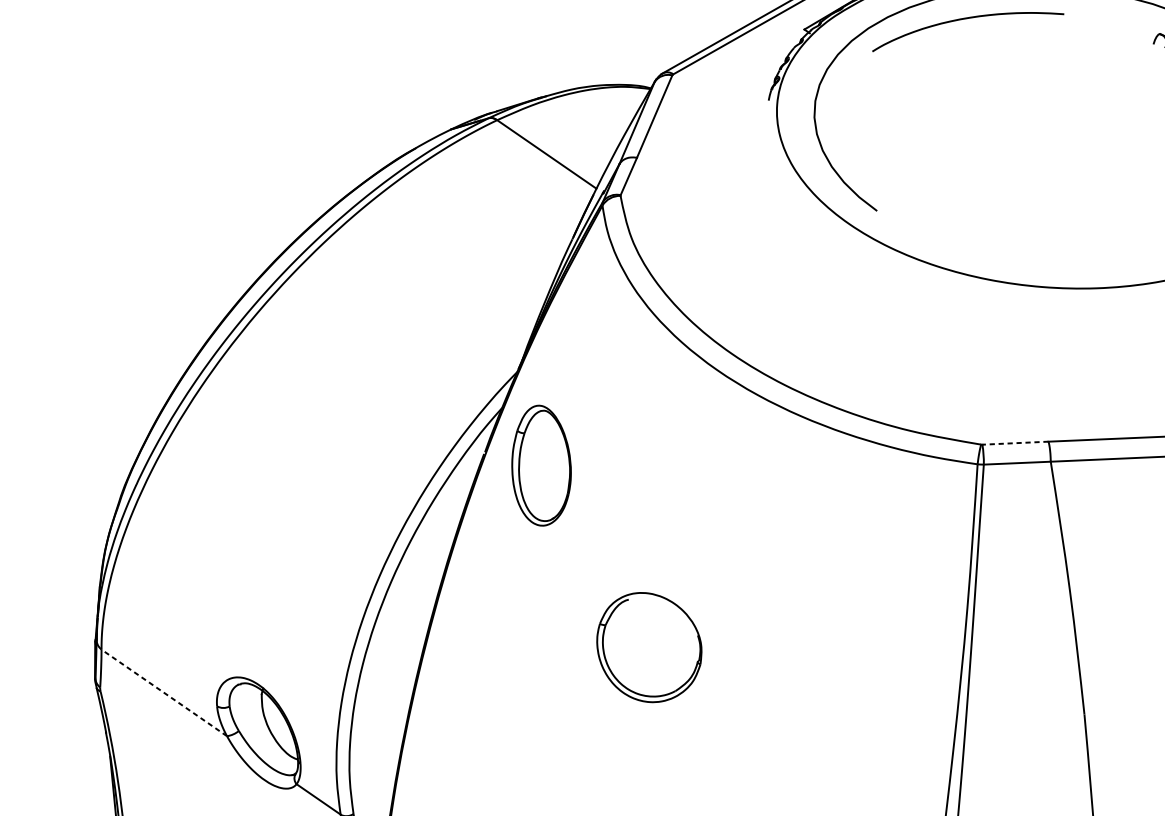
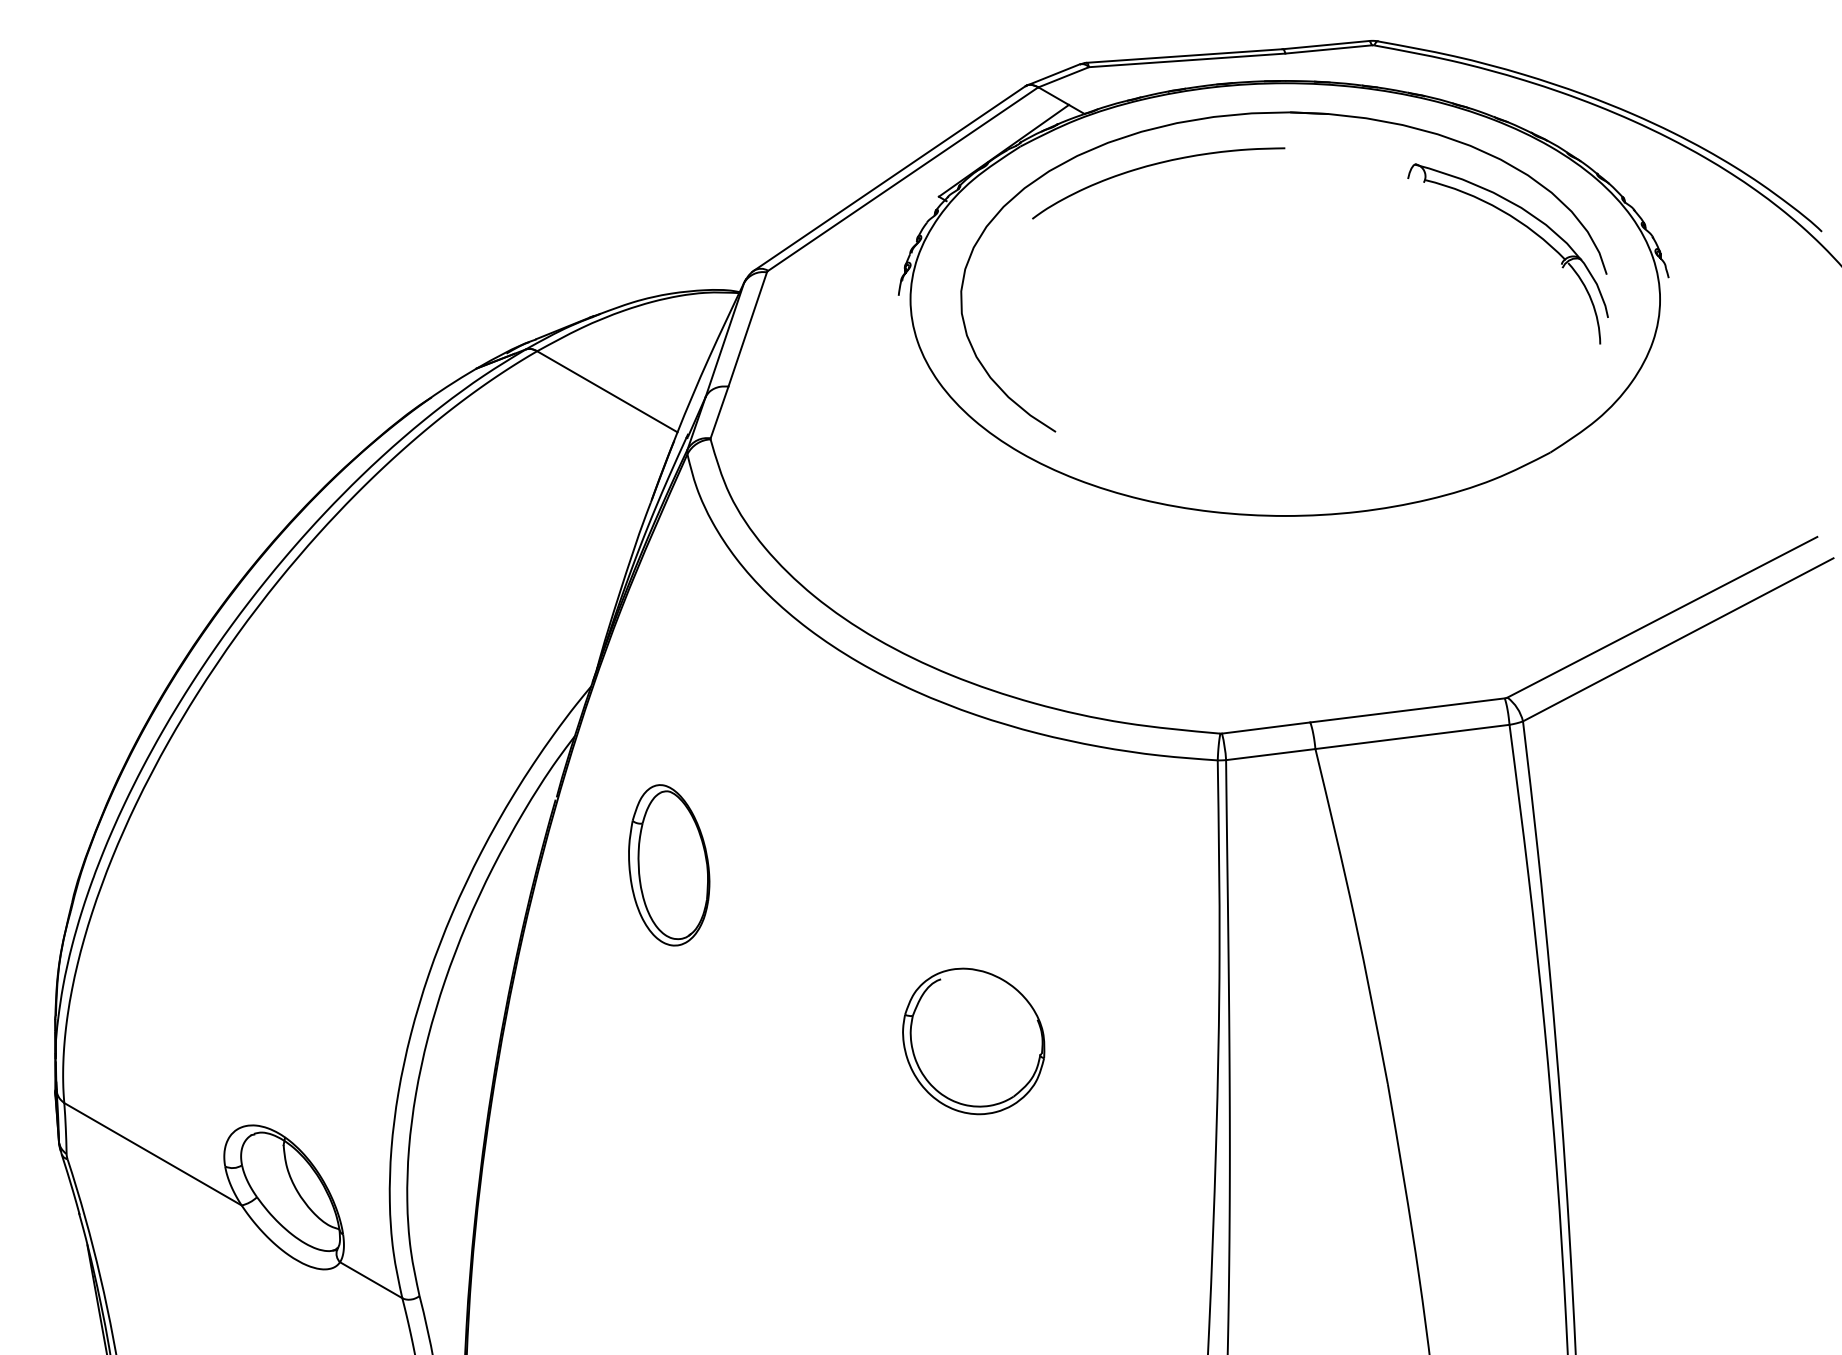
line: (1014, 443) -> (1265, 728), dashed -> solid
part: (542, 465) -> (669, 865), moved
part: (649, 647) -> (973, 1041), moved
line: (163, 693) -> (152, 1154), dashed -> solid

